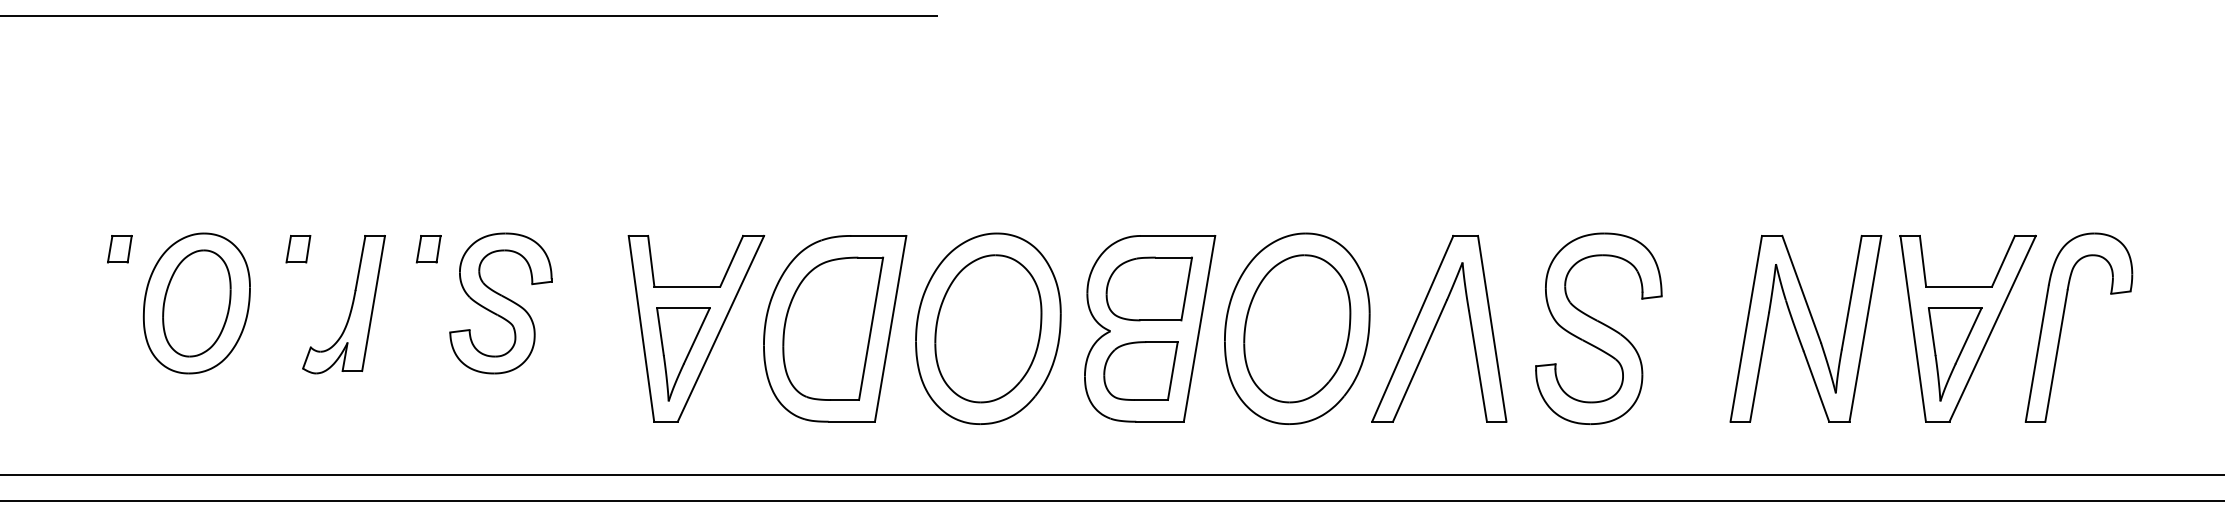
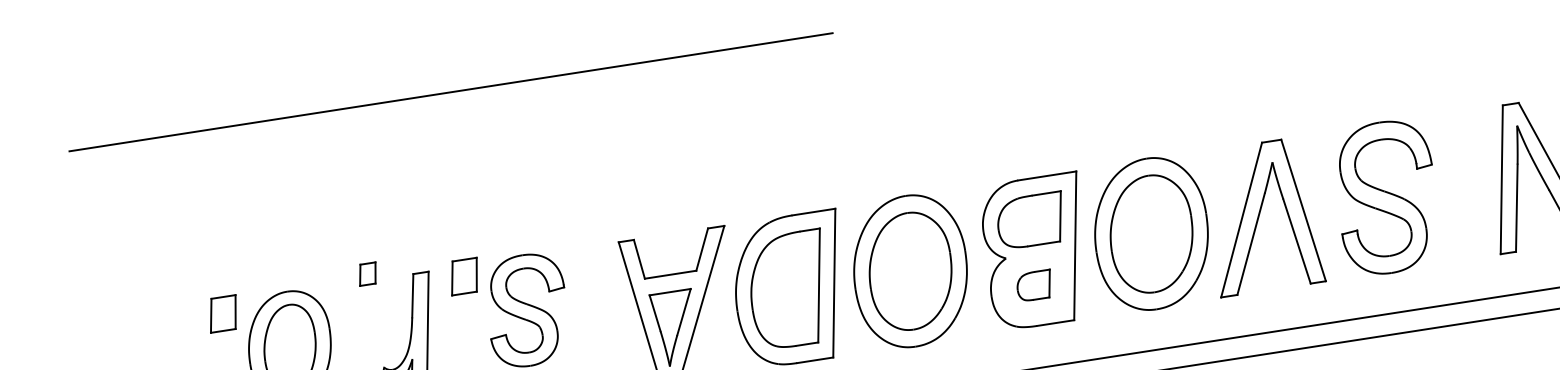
part: (119, 249) -> (223, 314), size x1.6
part: (298, 249) -> (367, 274), moved
part: (428, 249) -> (464, 277), size x1.6
part: (1140, 370) -> (1034, 285), size x0.6

